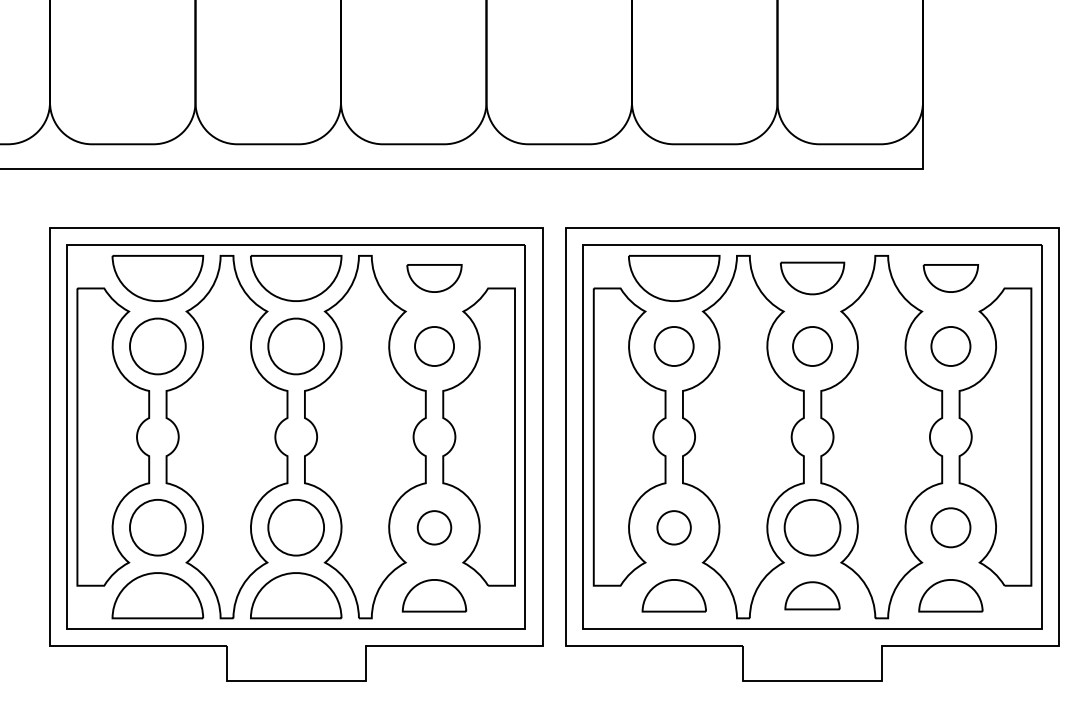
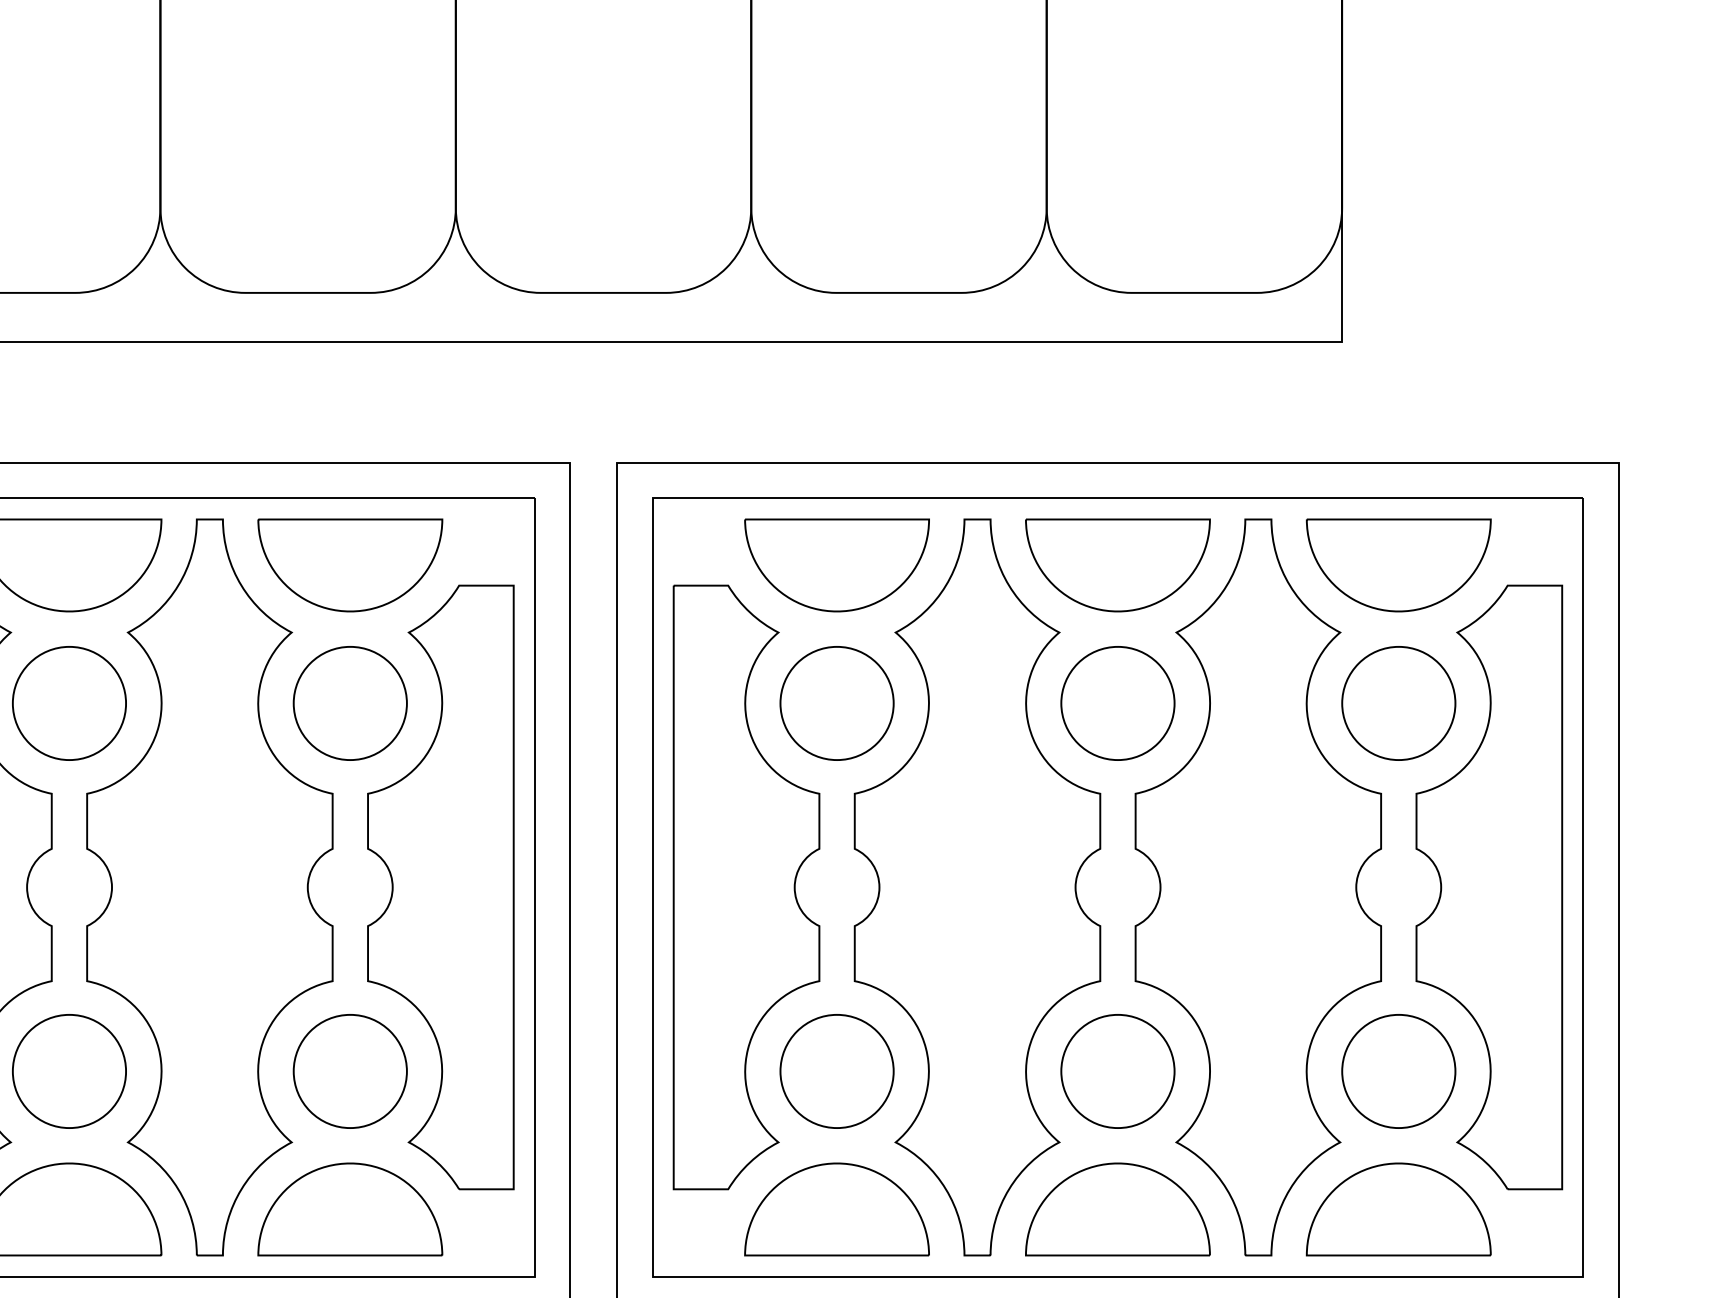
part: (434, 278) -> (350, 565), size x1.67
part: (812, 278) -> (1117, 565), size x1.43
part: (950, 278) -> (1398, 565), size x1.67
part: (434, 346) -> (350, 703), size x1.43
part: (673, 346) -> (835, 703), size x1.43
part: (812, 346) -> (1117, 703), size x1.43
part: (950, 346) -> (1398, 703), size x1.43
part: (434, 527) -> (350, 1071), size x1.67
part: (673, 527) -> (835, 1071), size x1.67
part: (950, 527) -> (1398, 1071), size x1.43
part: (434, 595) -> (350, 1209), size x1.43
part: (674, 595) -> (837, 1209), size x1.43
part: (812, 595) -> (1117, 1209), size x1.67
part: (950, 595) -> (1398, 1209), size x1.43

